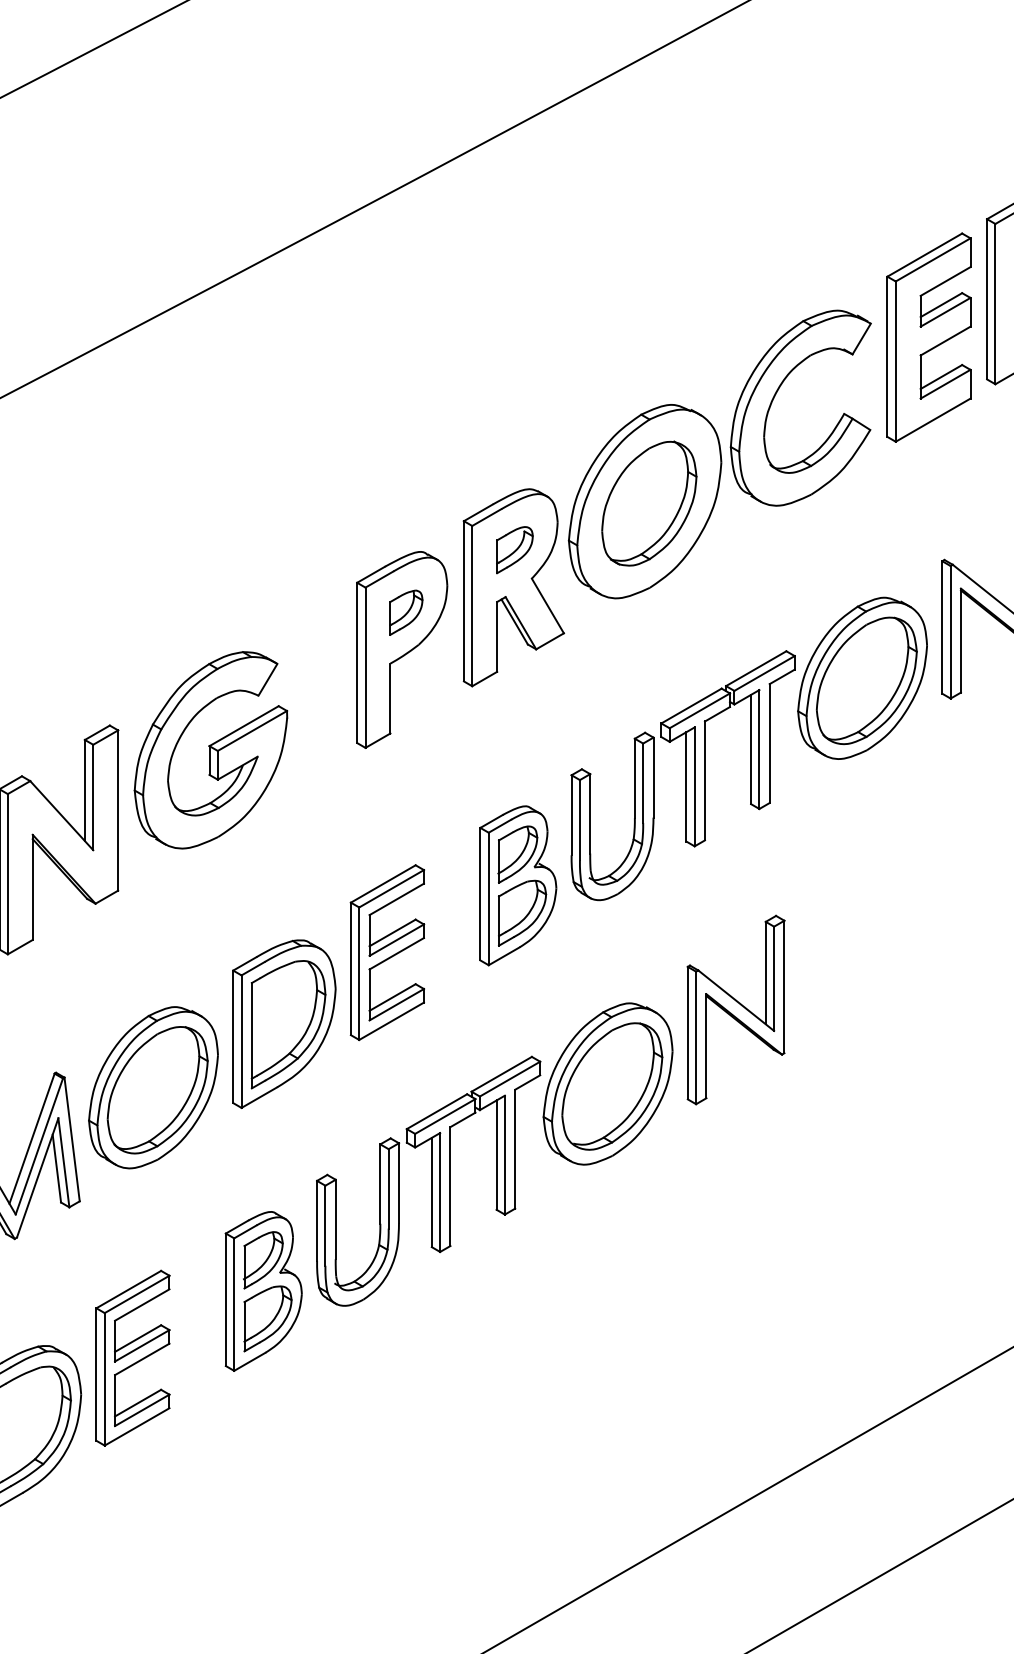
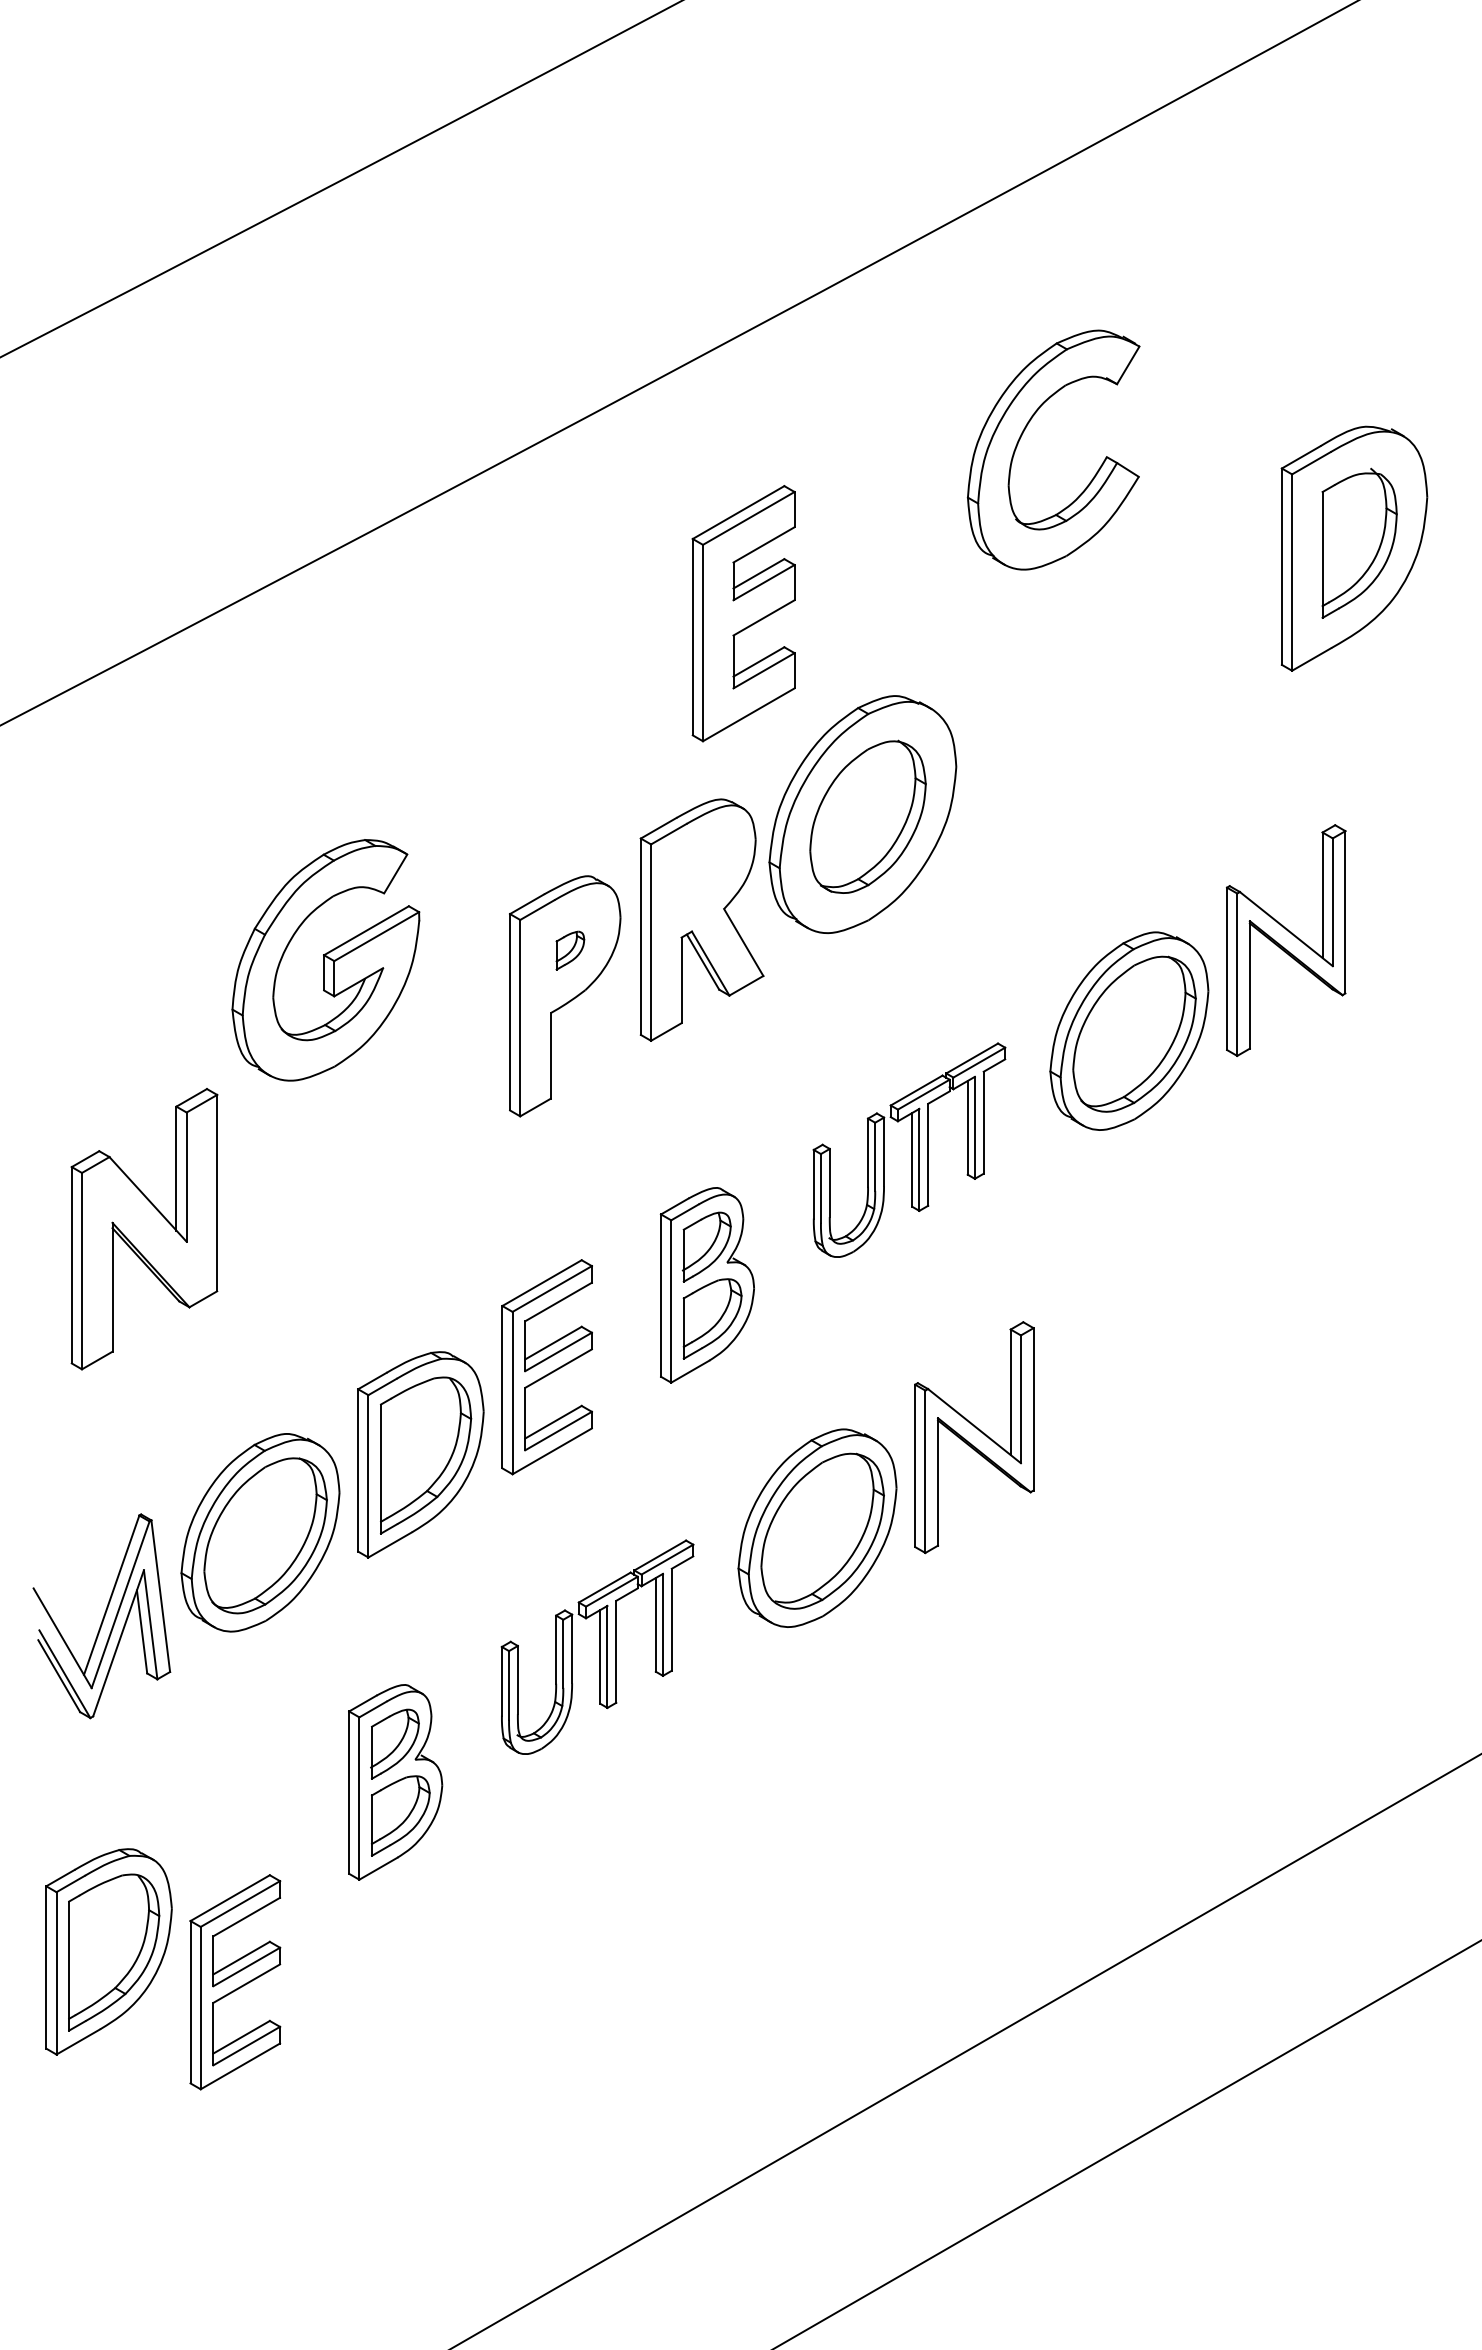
part: (928, 337) -> (743, 613), moved
part: (776, 394) -> (1023, 433), moved
part: (515, 549) -> (703, 873), removed
part: (406, 612) -> (570, 950), size x0.7
part: (210, 750) -> (325, 960), moved
part: (683, 774) -> (909, 1149), size x0.7
part: (428, 1180) -> (597, 1646), size x0.7
part: (133, 1358) -> (235, 1982), moved

